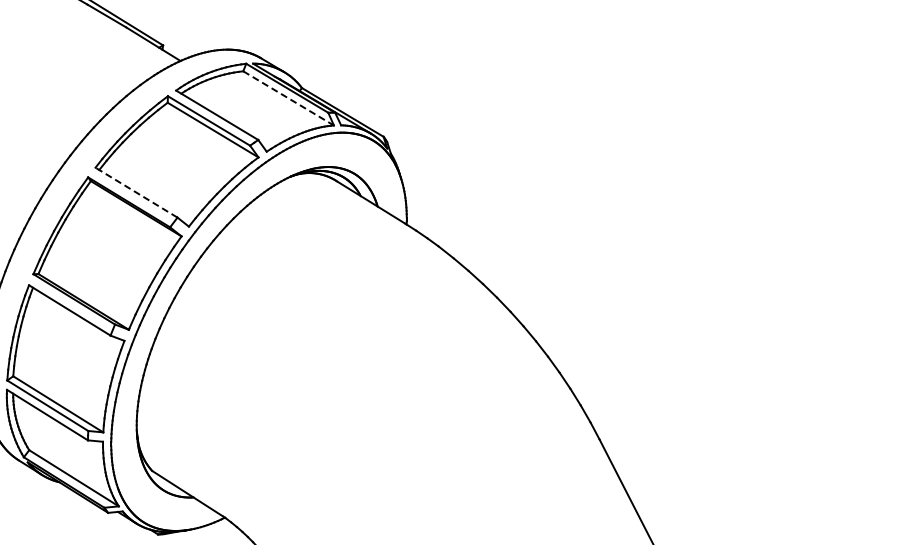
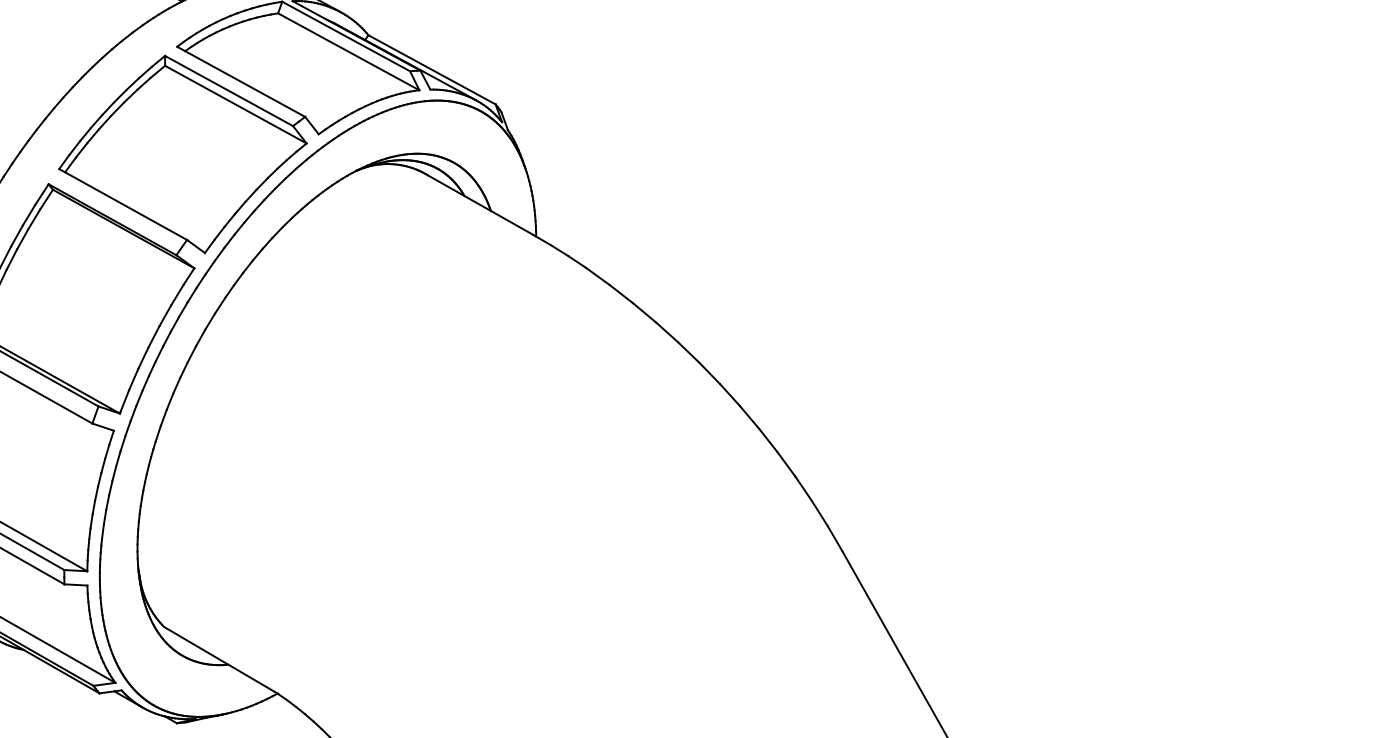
line: (288, 98) -> (348, 51), dashed -> solid
line: (136, 192) -> (123, 204), dashed -> solid

